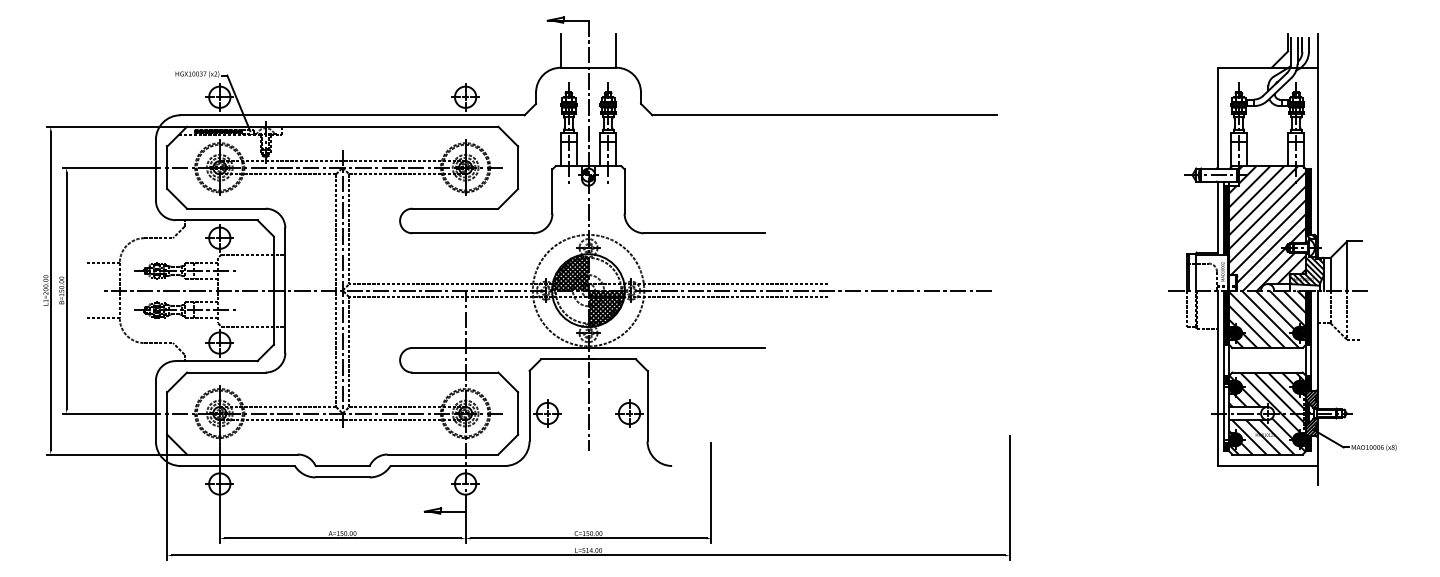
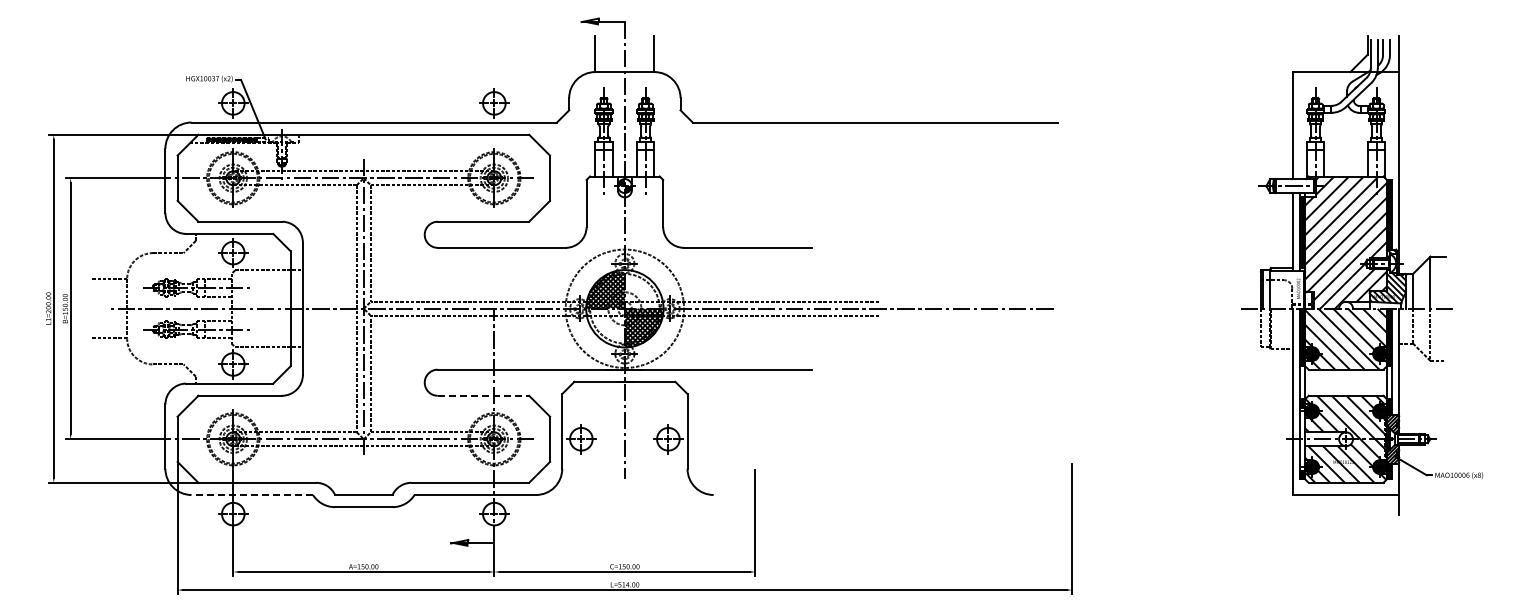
line: (455, 372) -> (483, 395), solid -> dashed
line: (237, 465) -> (252, 494), solid -> dashed

